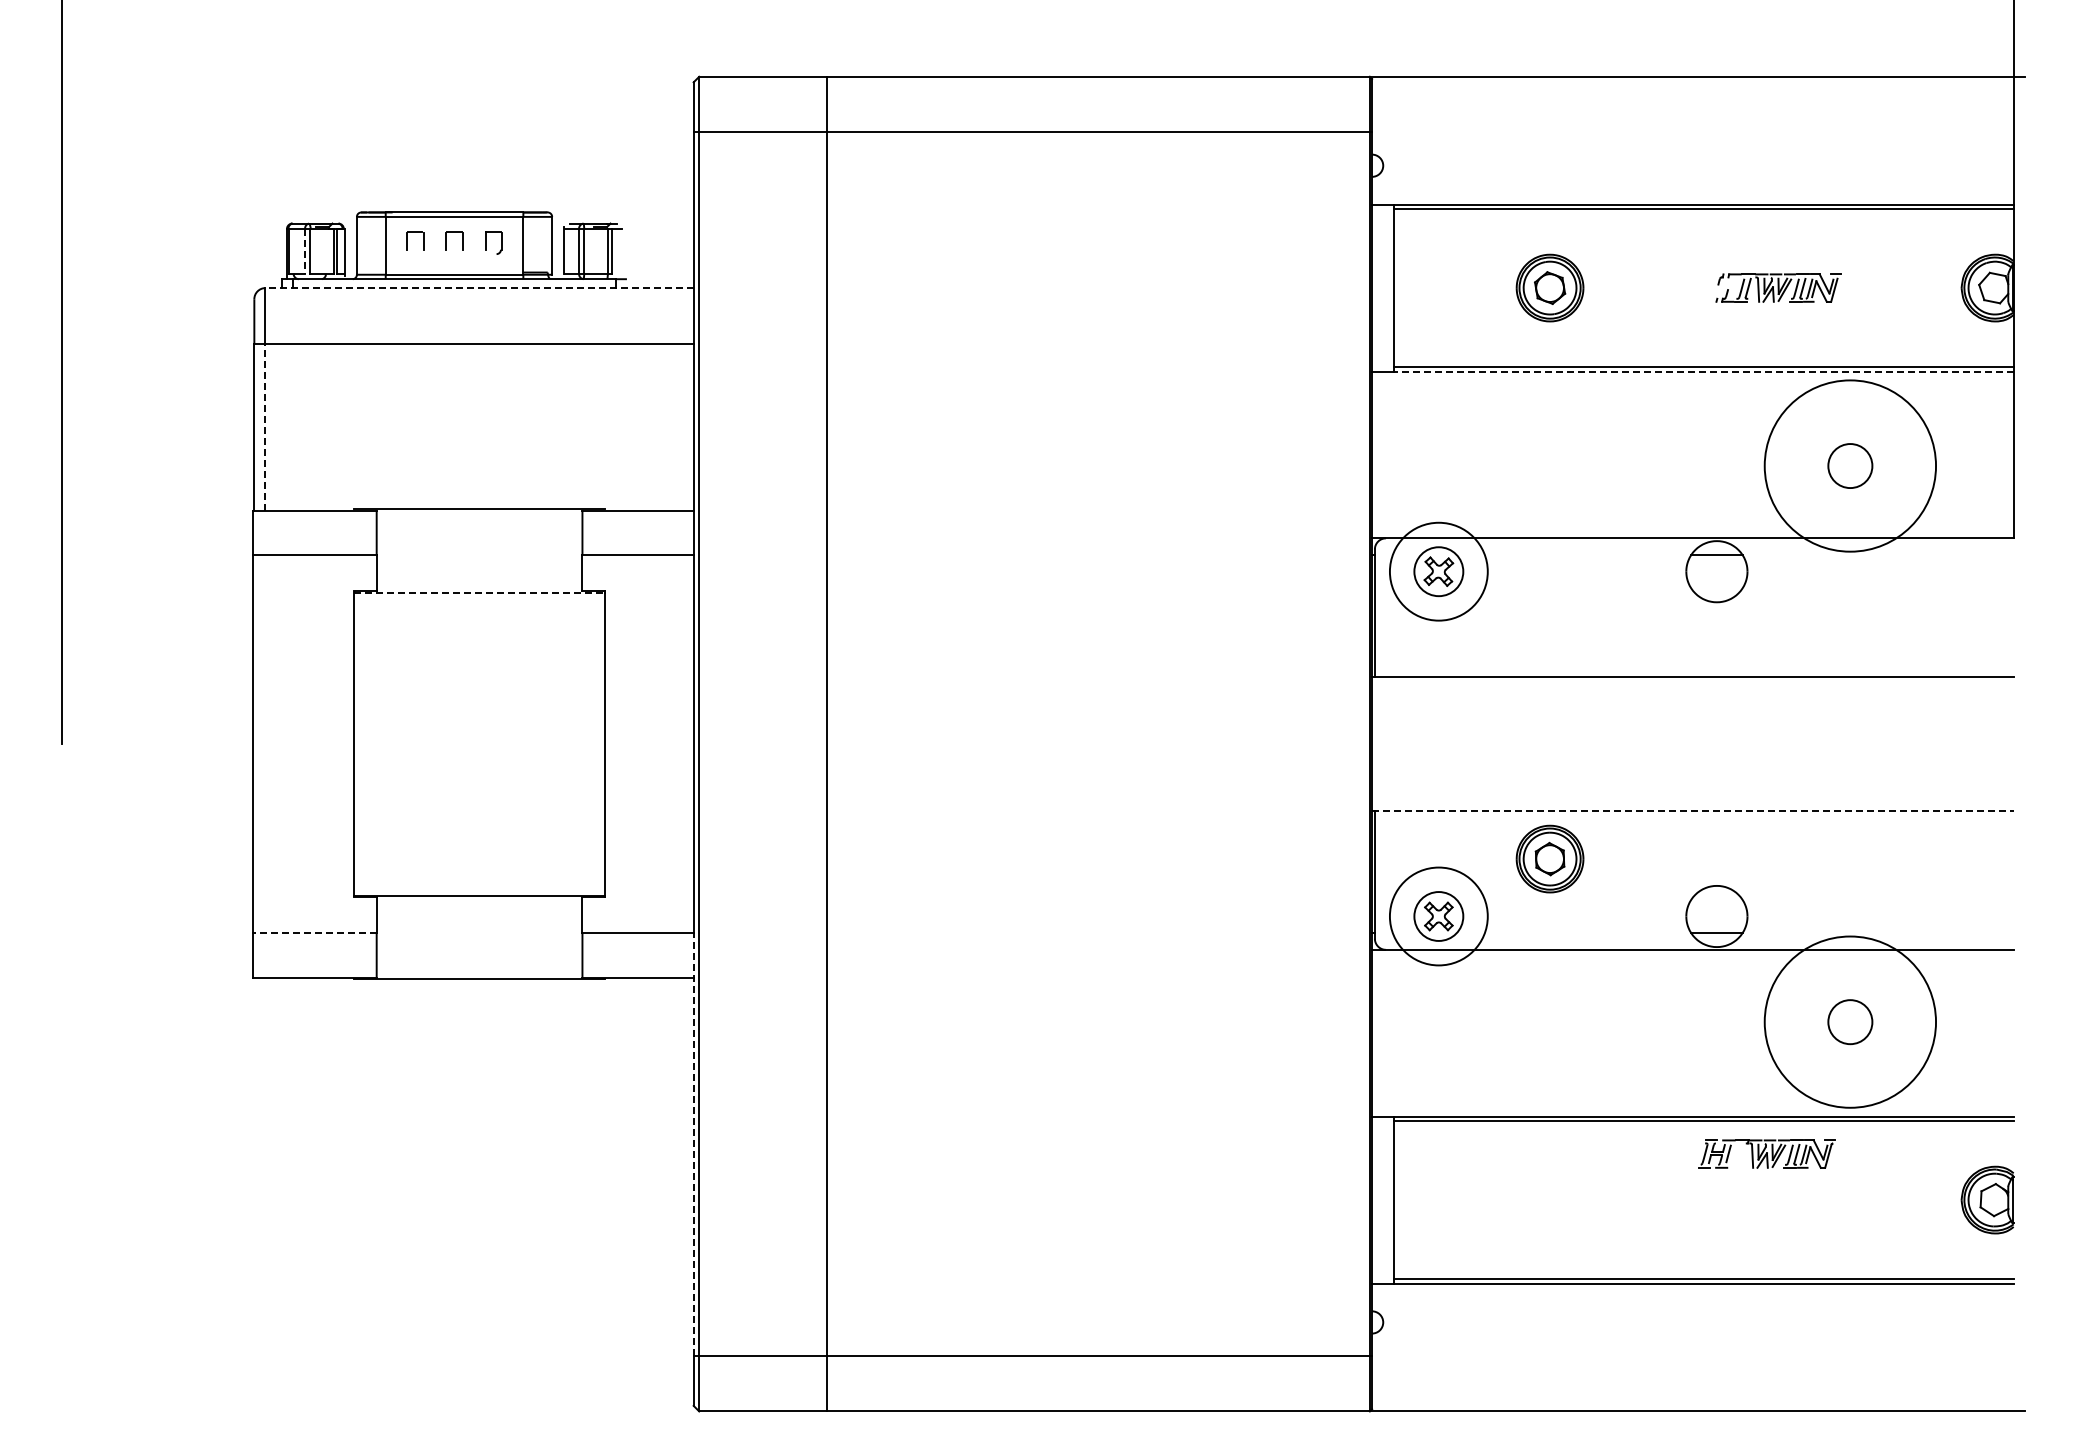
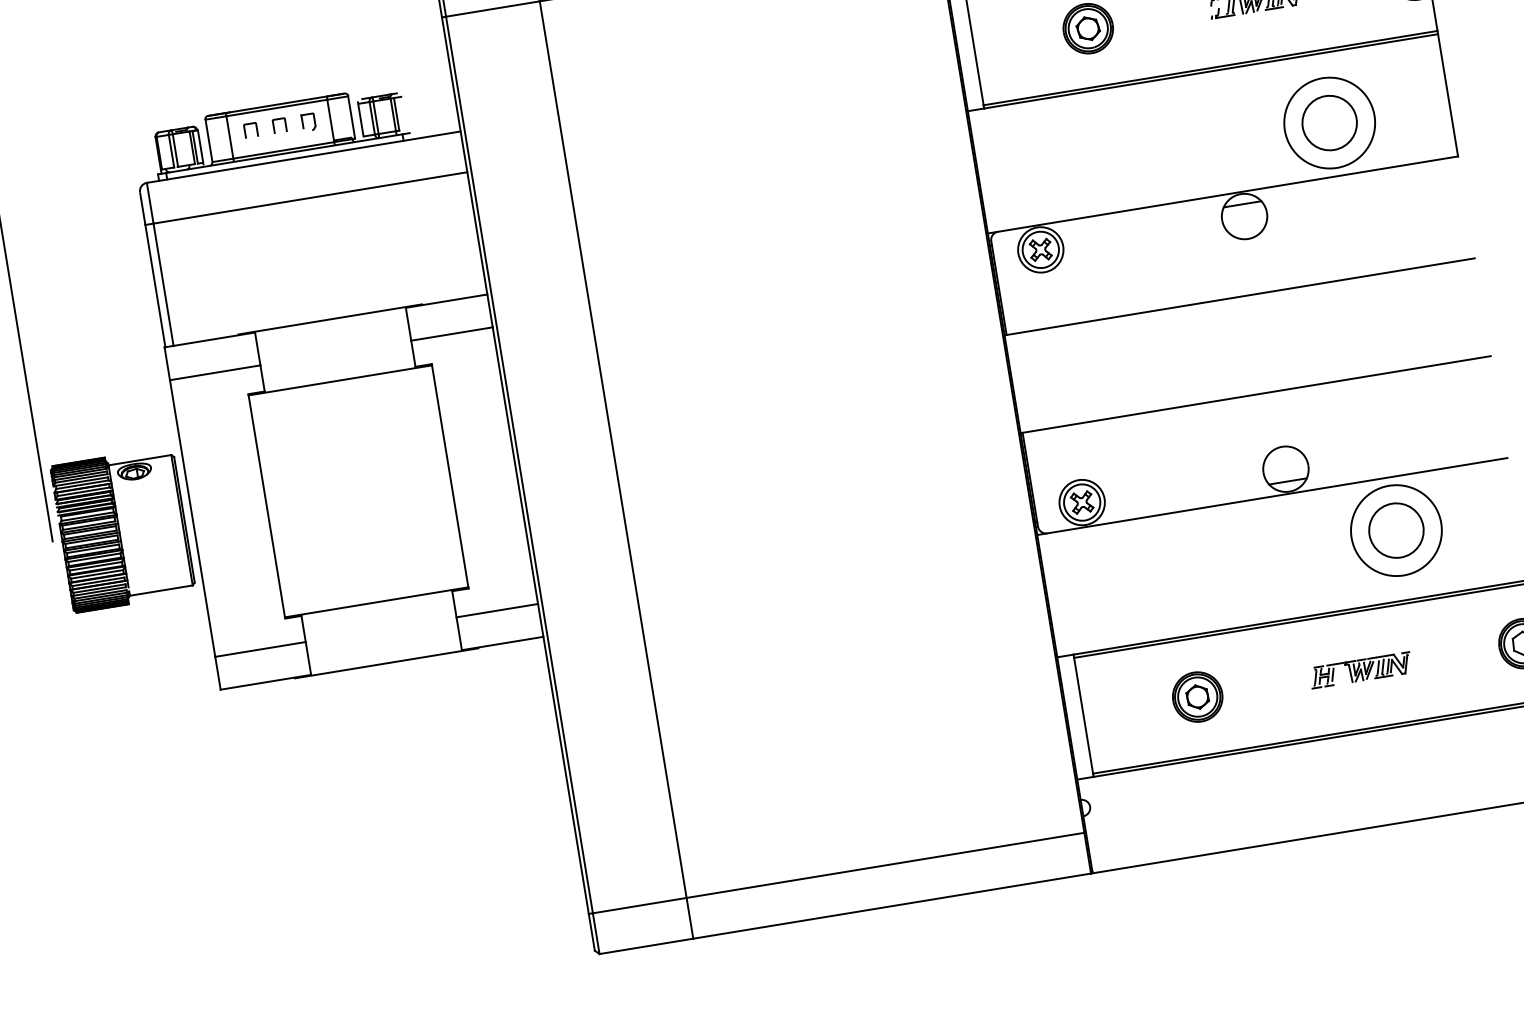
line: (305, 251) -> (171, 151), dashed -> solid
line: (479, 288) -> (303, 157), dashed -> solid
line: (1704, 371) -> (1211, 71), dashed -> solid
line: (265, 426) -> (163, 284), dashed -> solid
circle: (1850, 465) -> (1329, 122), size x0.71
circle: (1850, 465) -> (1329, 122), size x1.67
circle: (1438, 571) -> (1040, 249), size x0.62
line: (480, 592) -> (340, 380), dashed -> solid
part: (158, 743) -> (123, 529), added
line: (1692, 810) -> (1255, 394), dashed -> solid
part: (1549, 858) -> (1197, 696), moved
circle: (1438, 916) -> (1081, 502), size x0.62
line: (314, 932) -> (260, 649), dashed -> solid
circle: (1850, 1021) -> (1396, 530), size x0.71
circle: (1850, 1021) -> (1396, 530), size x1.67
line: (693, 1143) -> (563, 758), dashed -> solid
part: (1766, 1153) -> (1360, 669), moved

